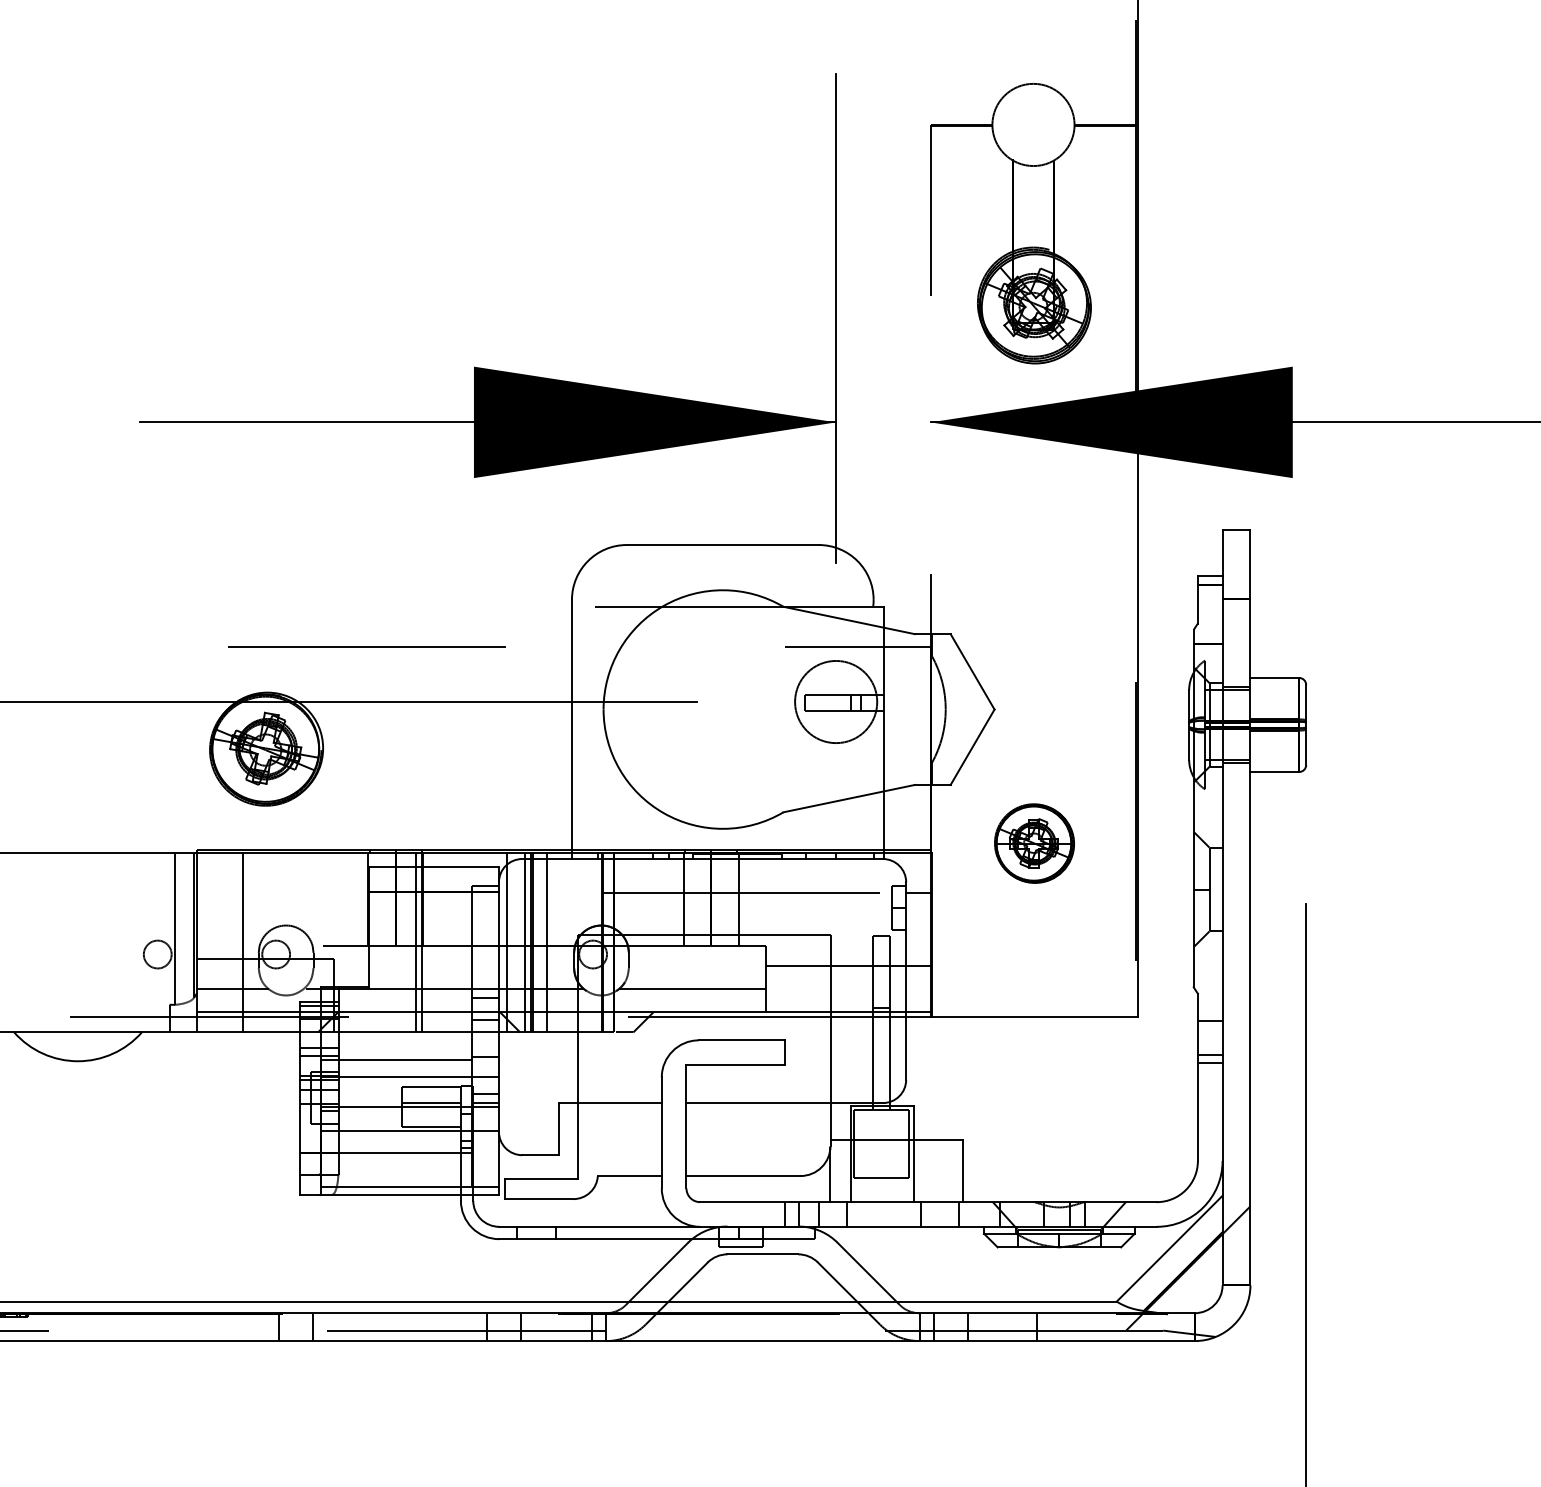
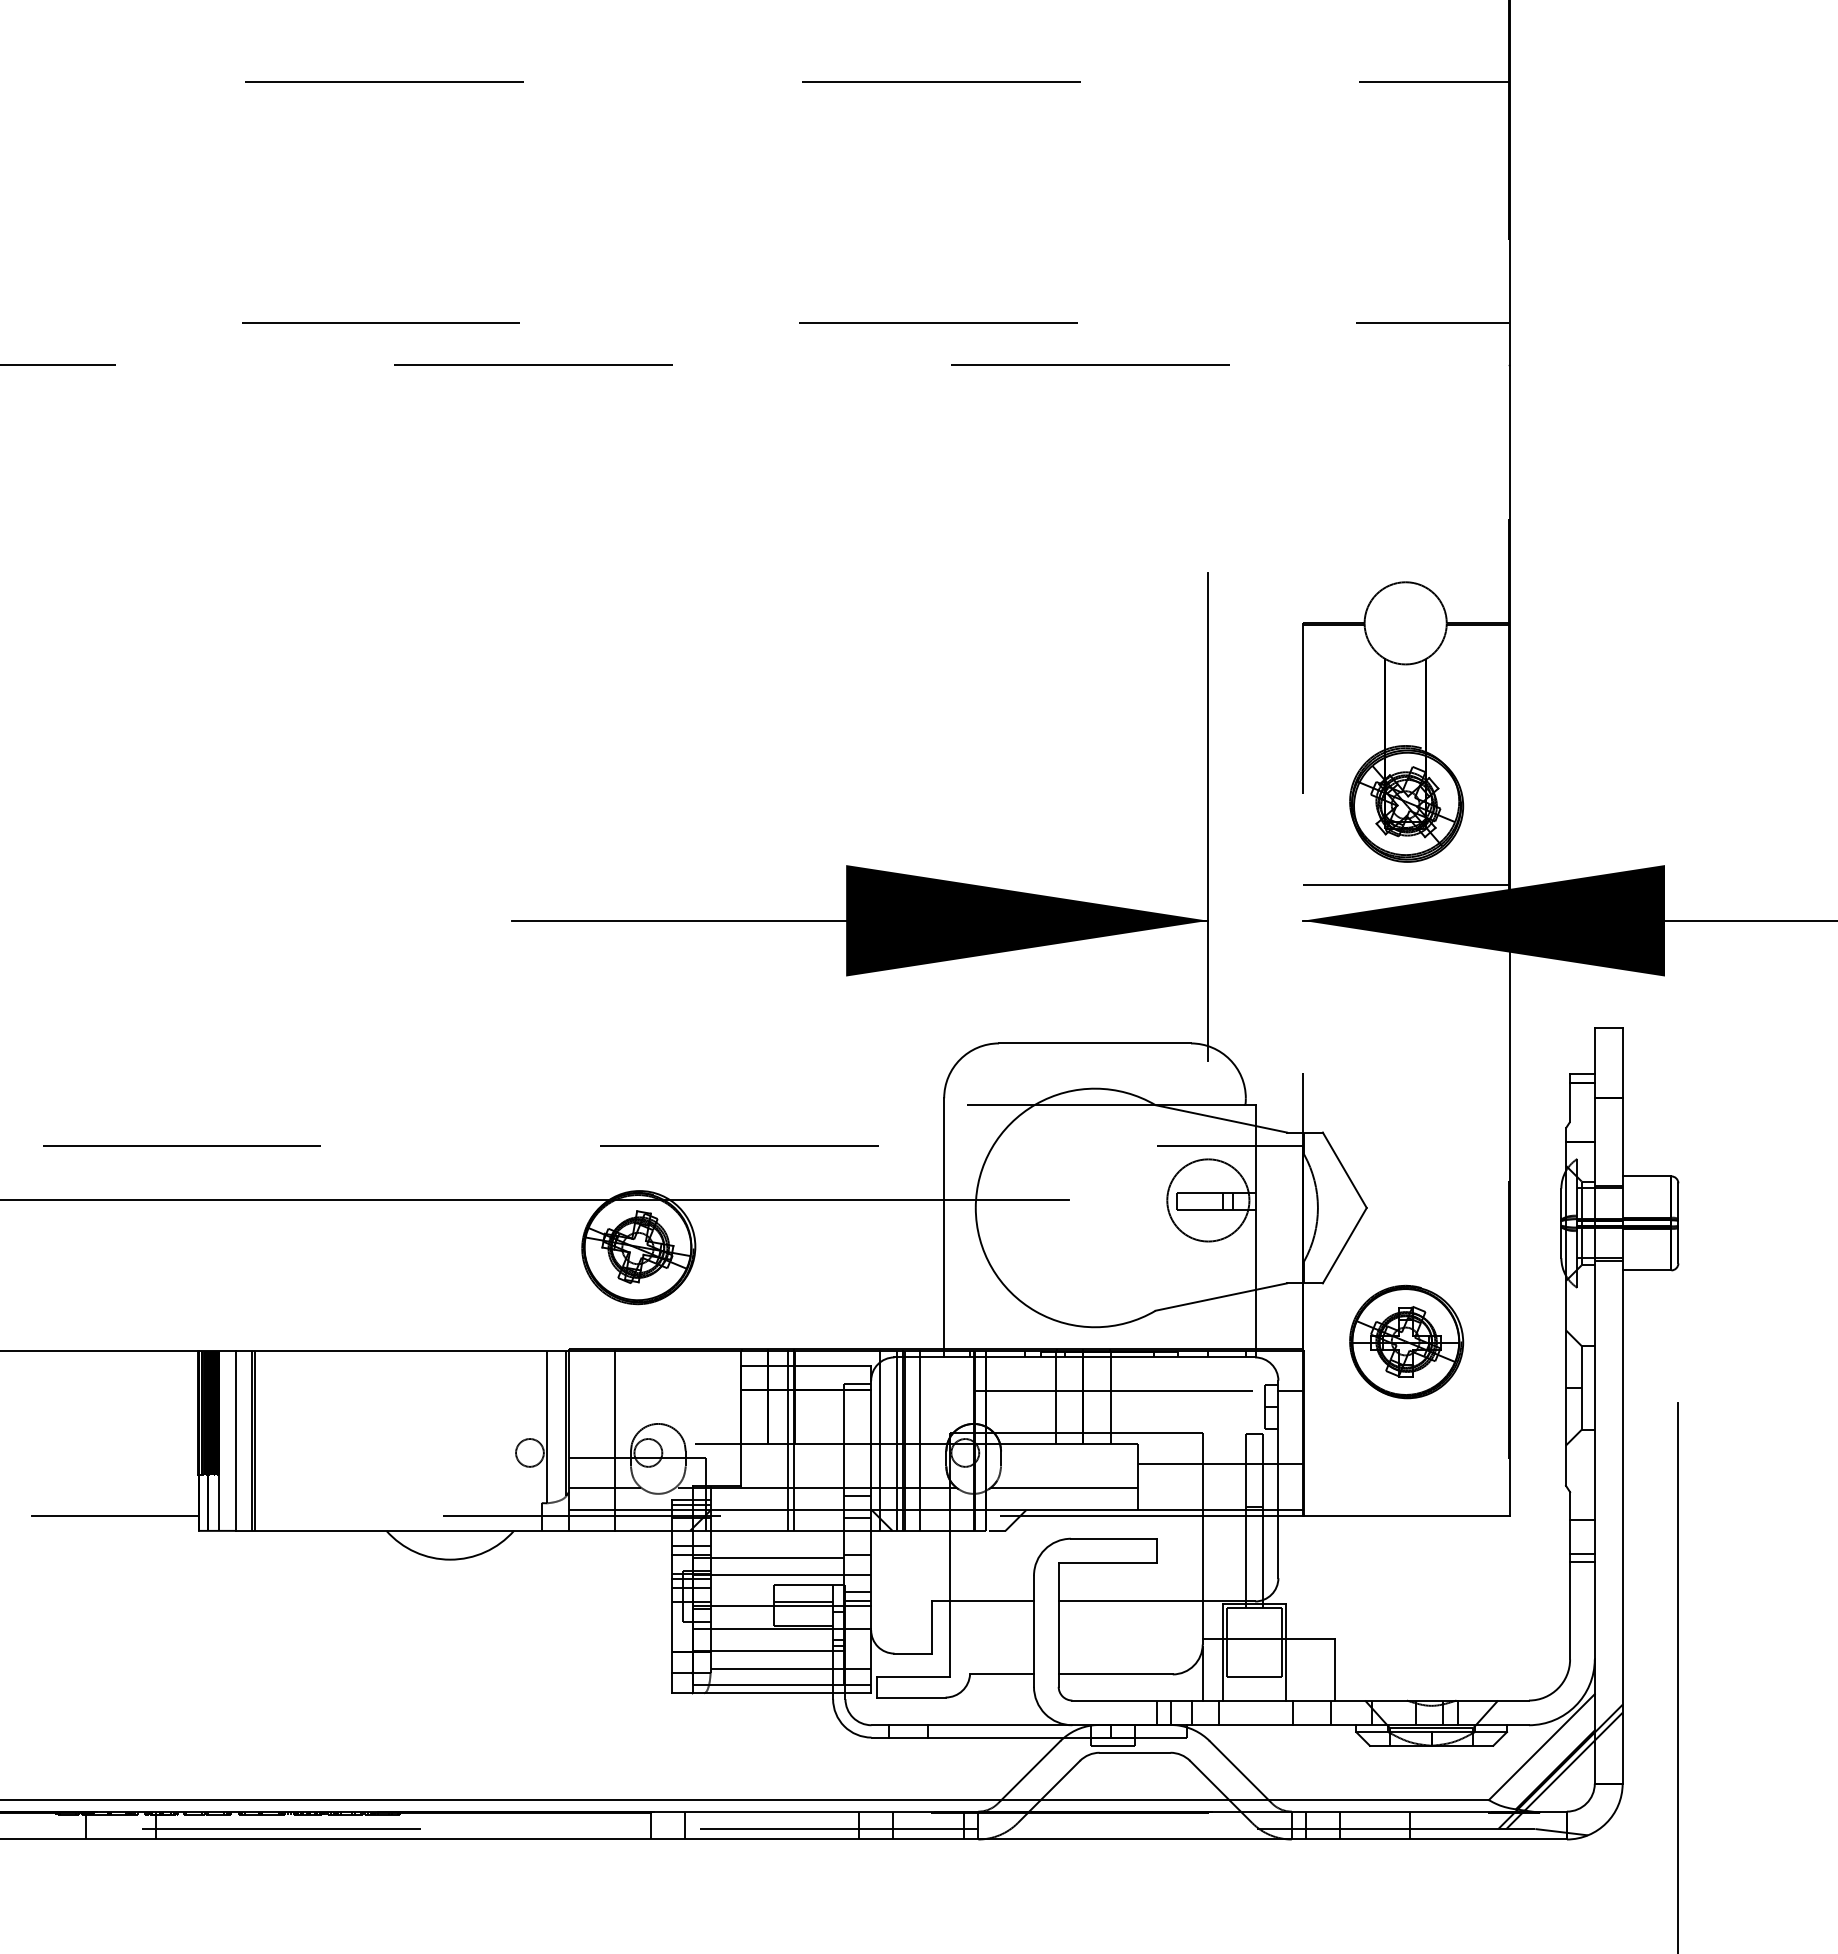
line: (1033, 386) -> (1405, 884), added
part: (1034, 843) -> (1406, 1341), size x1.43
line: (418, 1170) -> (790, 1668), added
line: (1192, 1272) -> (1564, 1770), added

